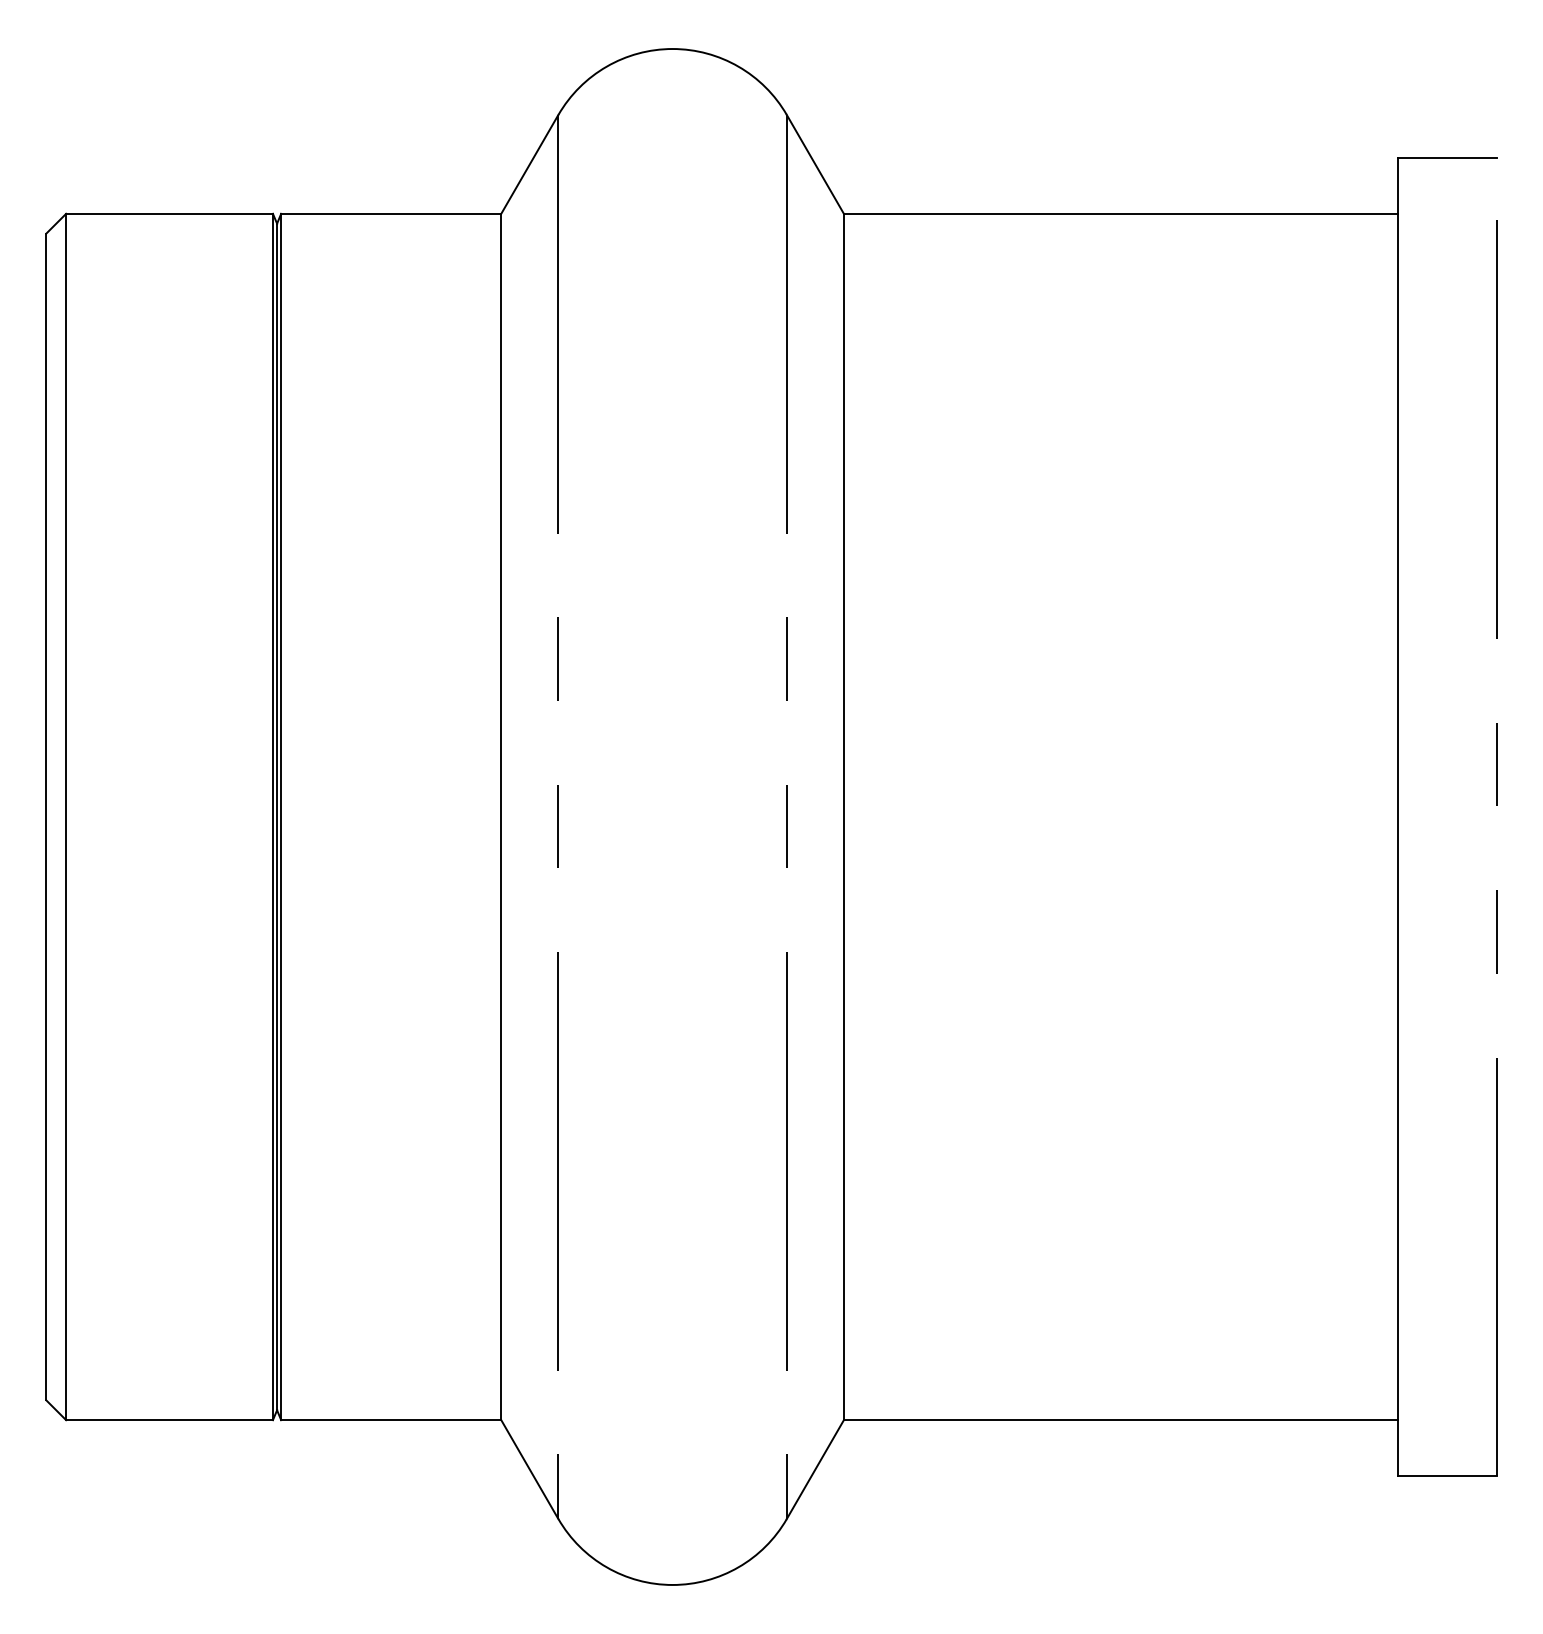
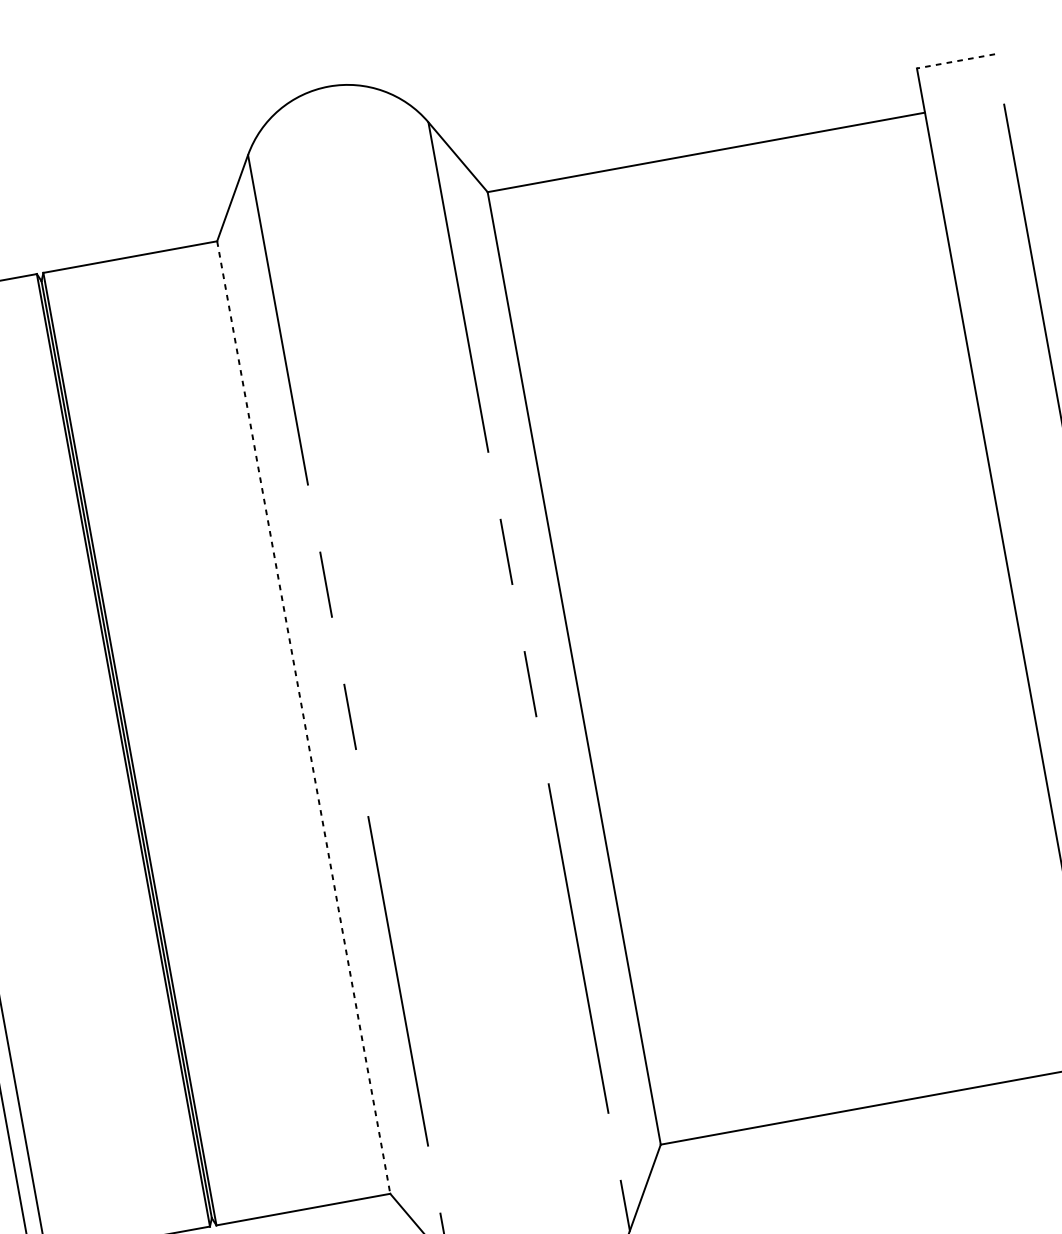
line: (1446, 157) -> (955, 61), solid -> dashed
line: (501, 817) -> (303, 717), solid -> dashed

